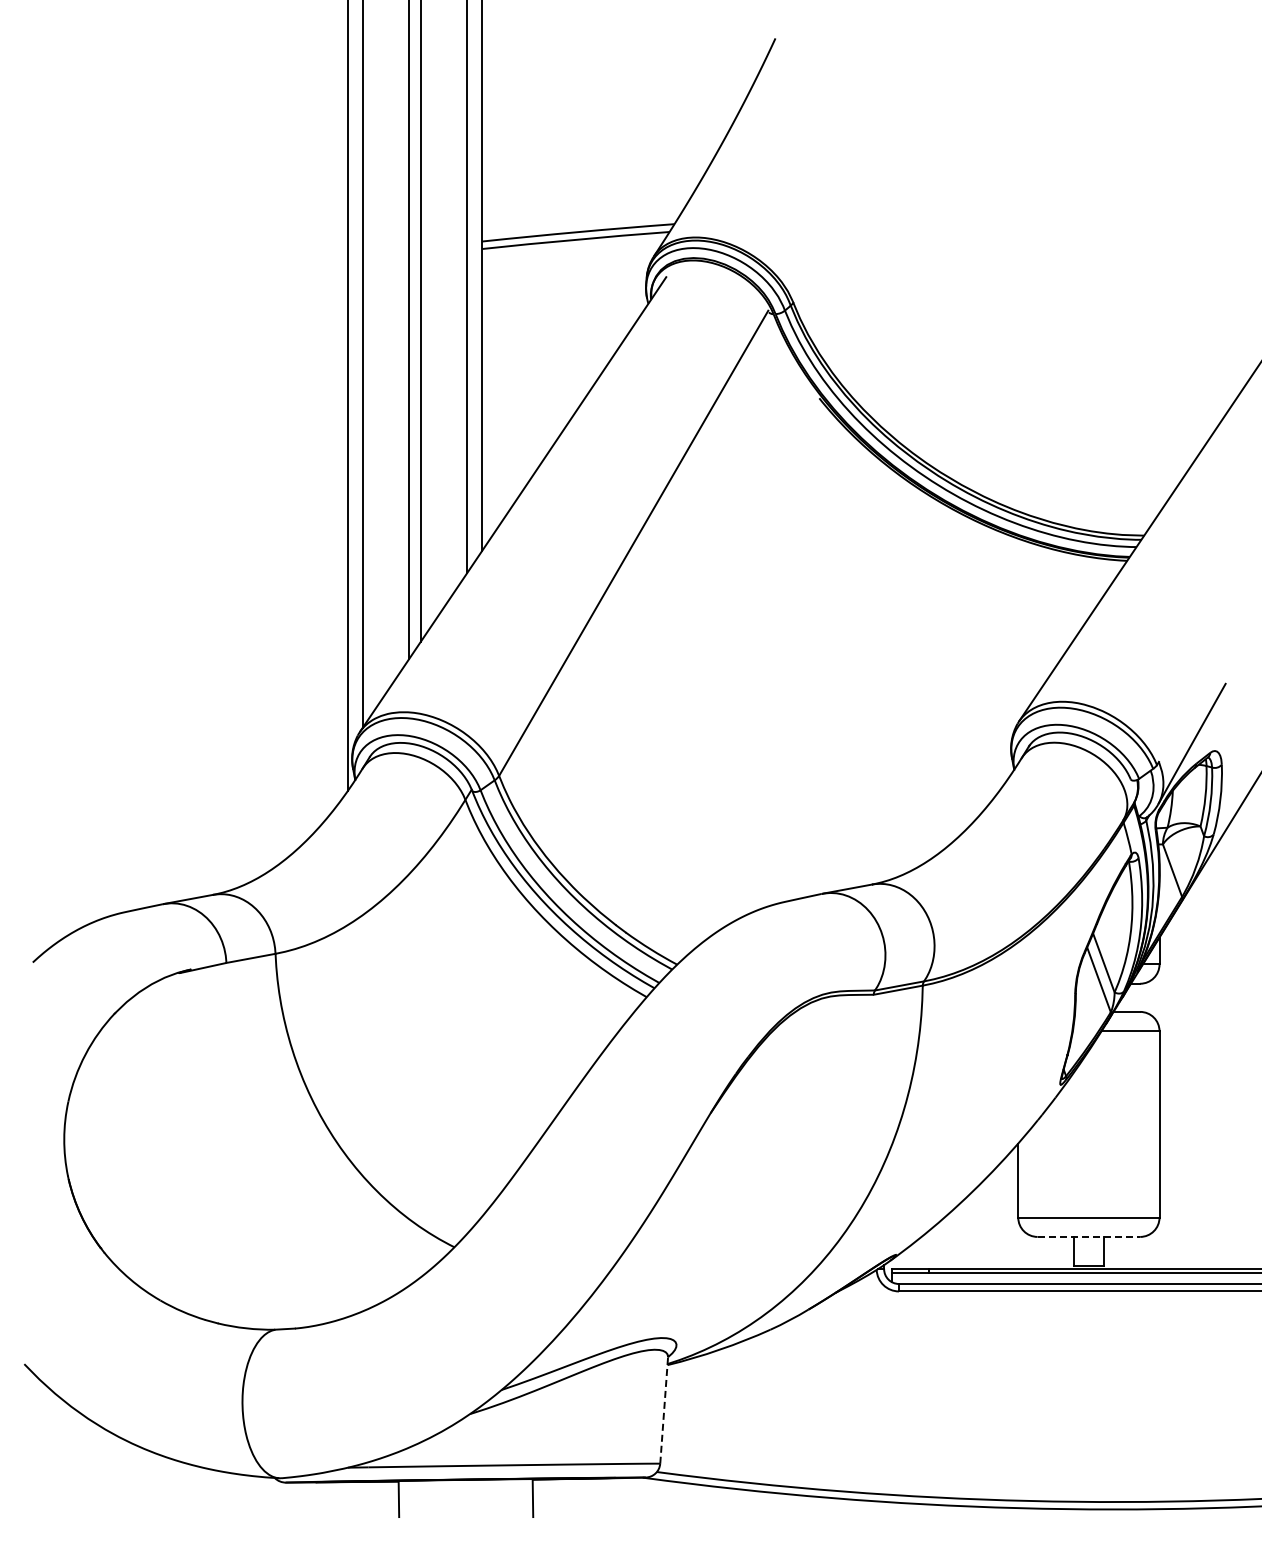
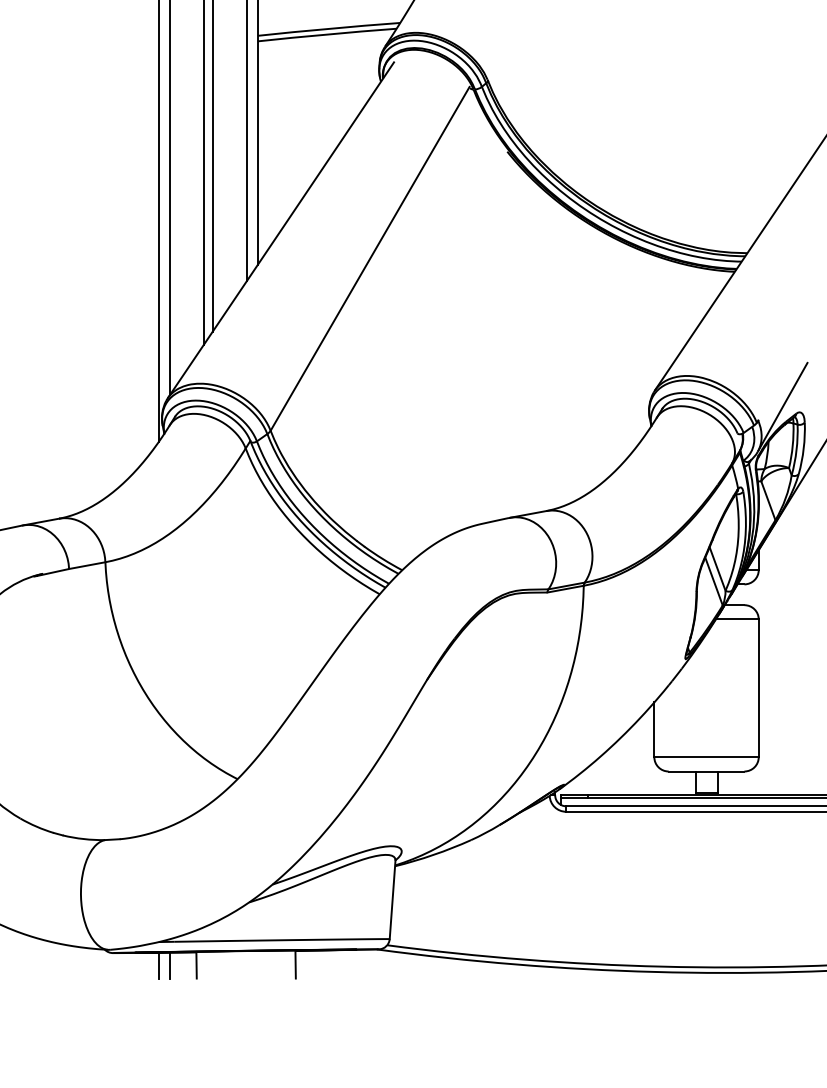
line: (1089, 1236) -> (706, 771), dashed -> solid
line: (664, 1410) -> (392, 899), dashed -> solid
line: (347, 1499) -> (158, 965), added
line: (362, 1499) -> (169, 965), added

